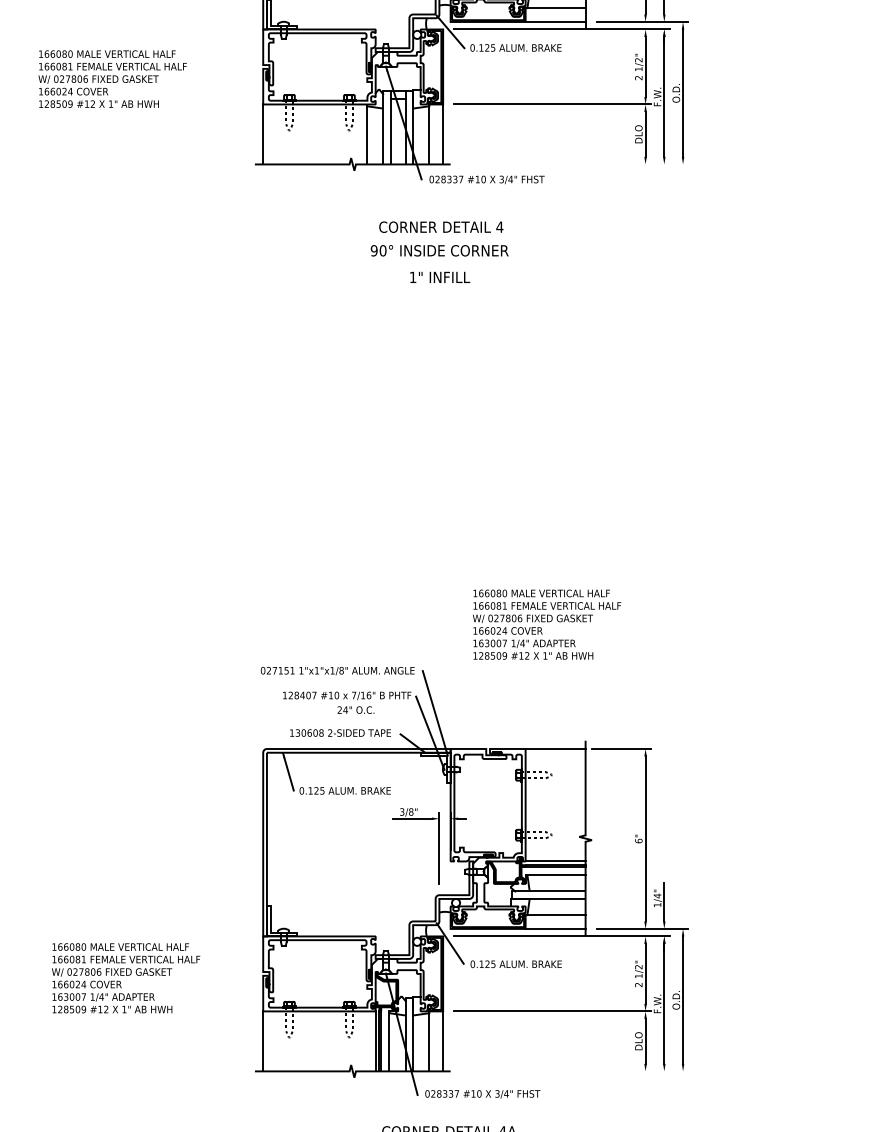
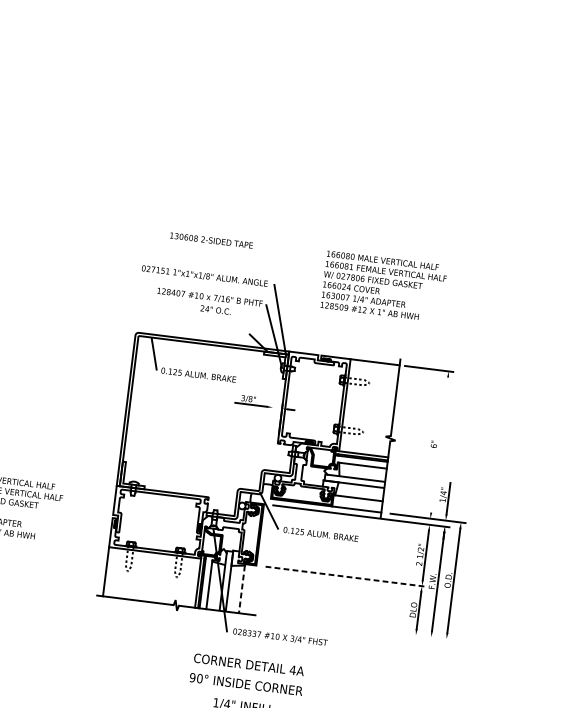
text: (547, 624) -> (384, 286), moved
text: (340, 732) -> (211, 240), moved
line: (645, 838) -> (439, 444), removed
line: (439, 848) -> (270, 431), removed
line: (553, 1011) -> (346, 576), solid -> dashed
line: (443, 1041) -> (253, 590), removed
line: (429, 1042) -> (242, 589), solid -> dashed

